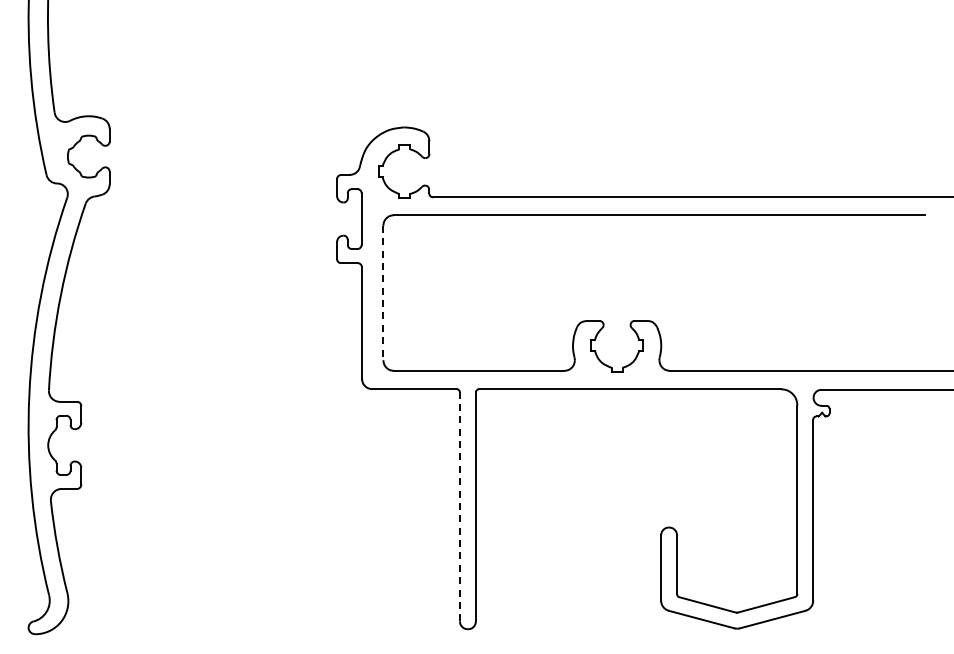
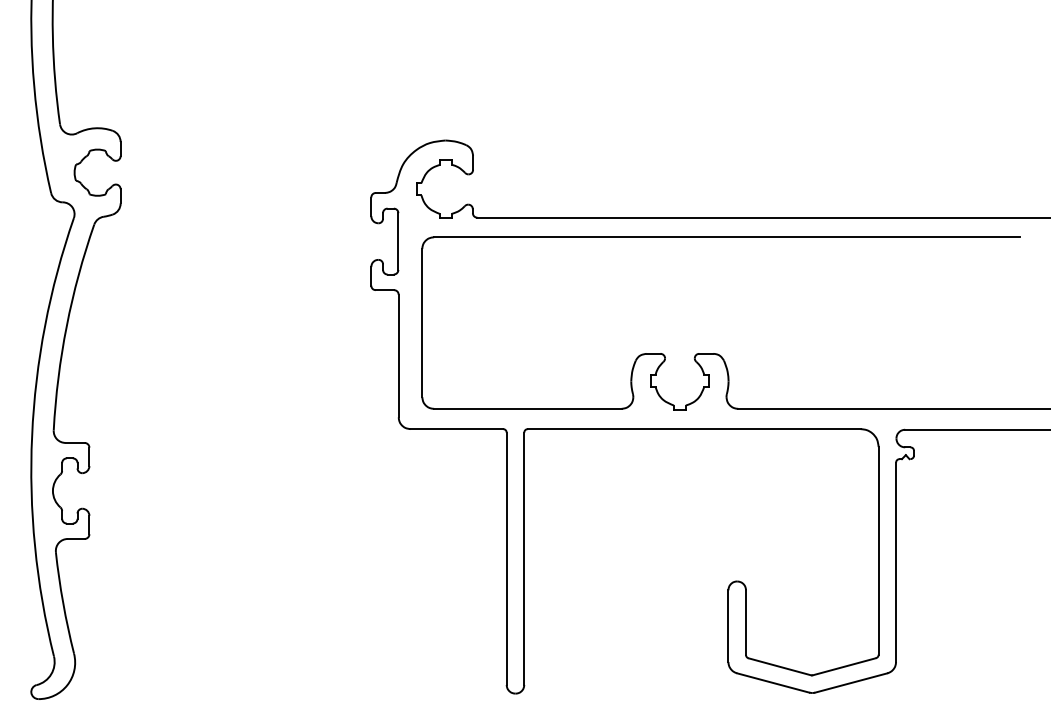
line: (383, 293) -> (422, 323), dashed -> solid
line: (459, 506) -> (506, 558), dashed -> solid

